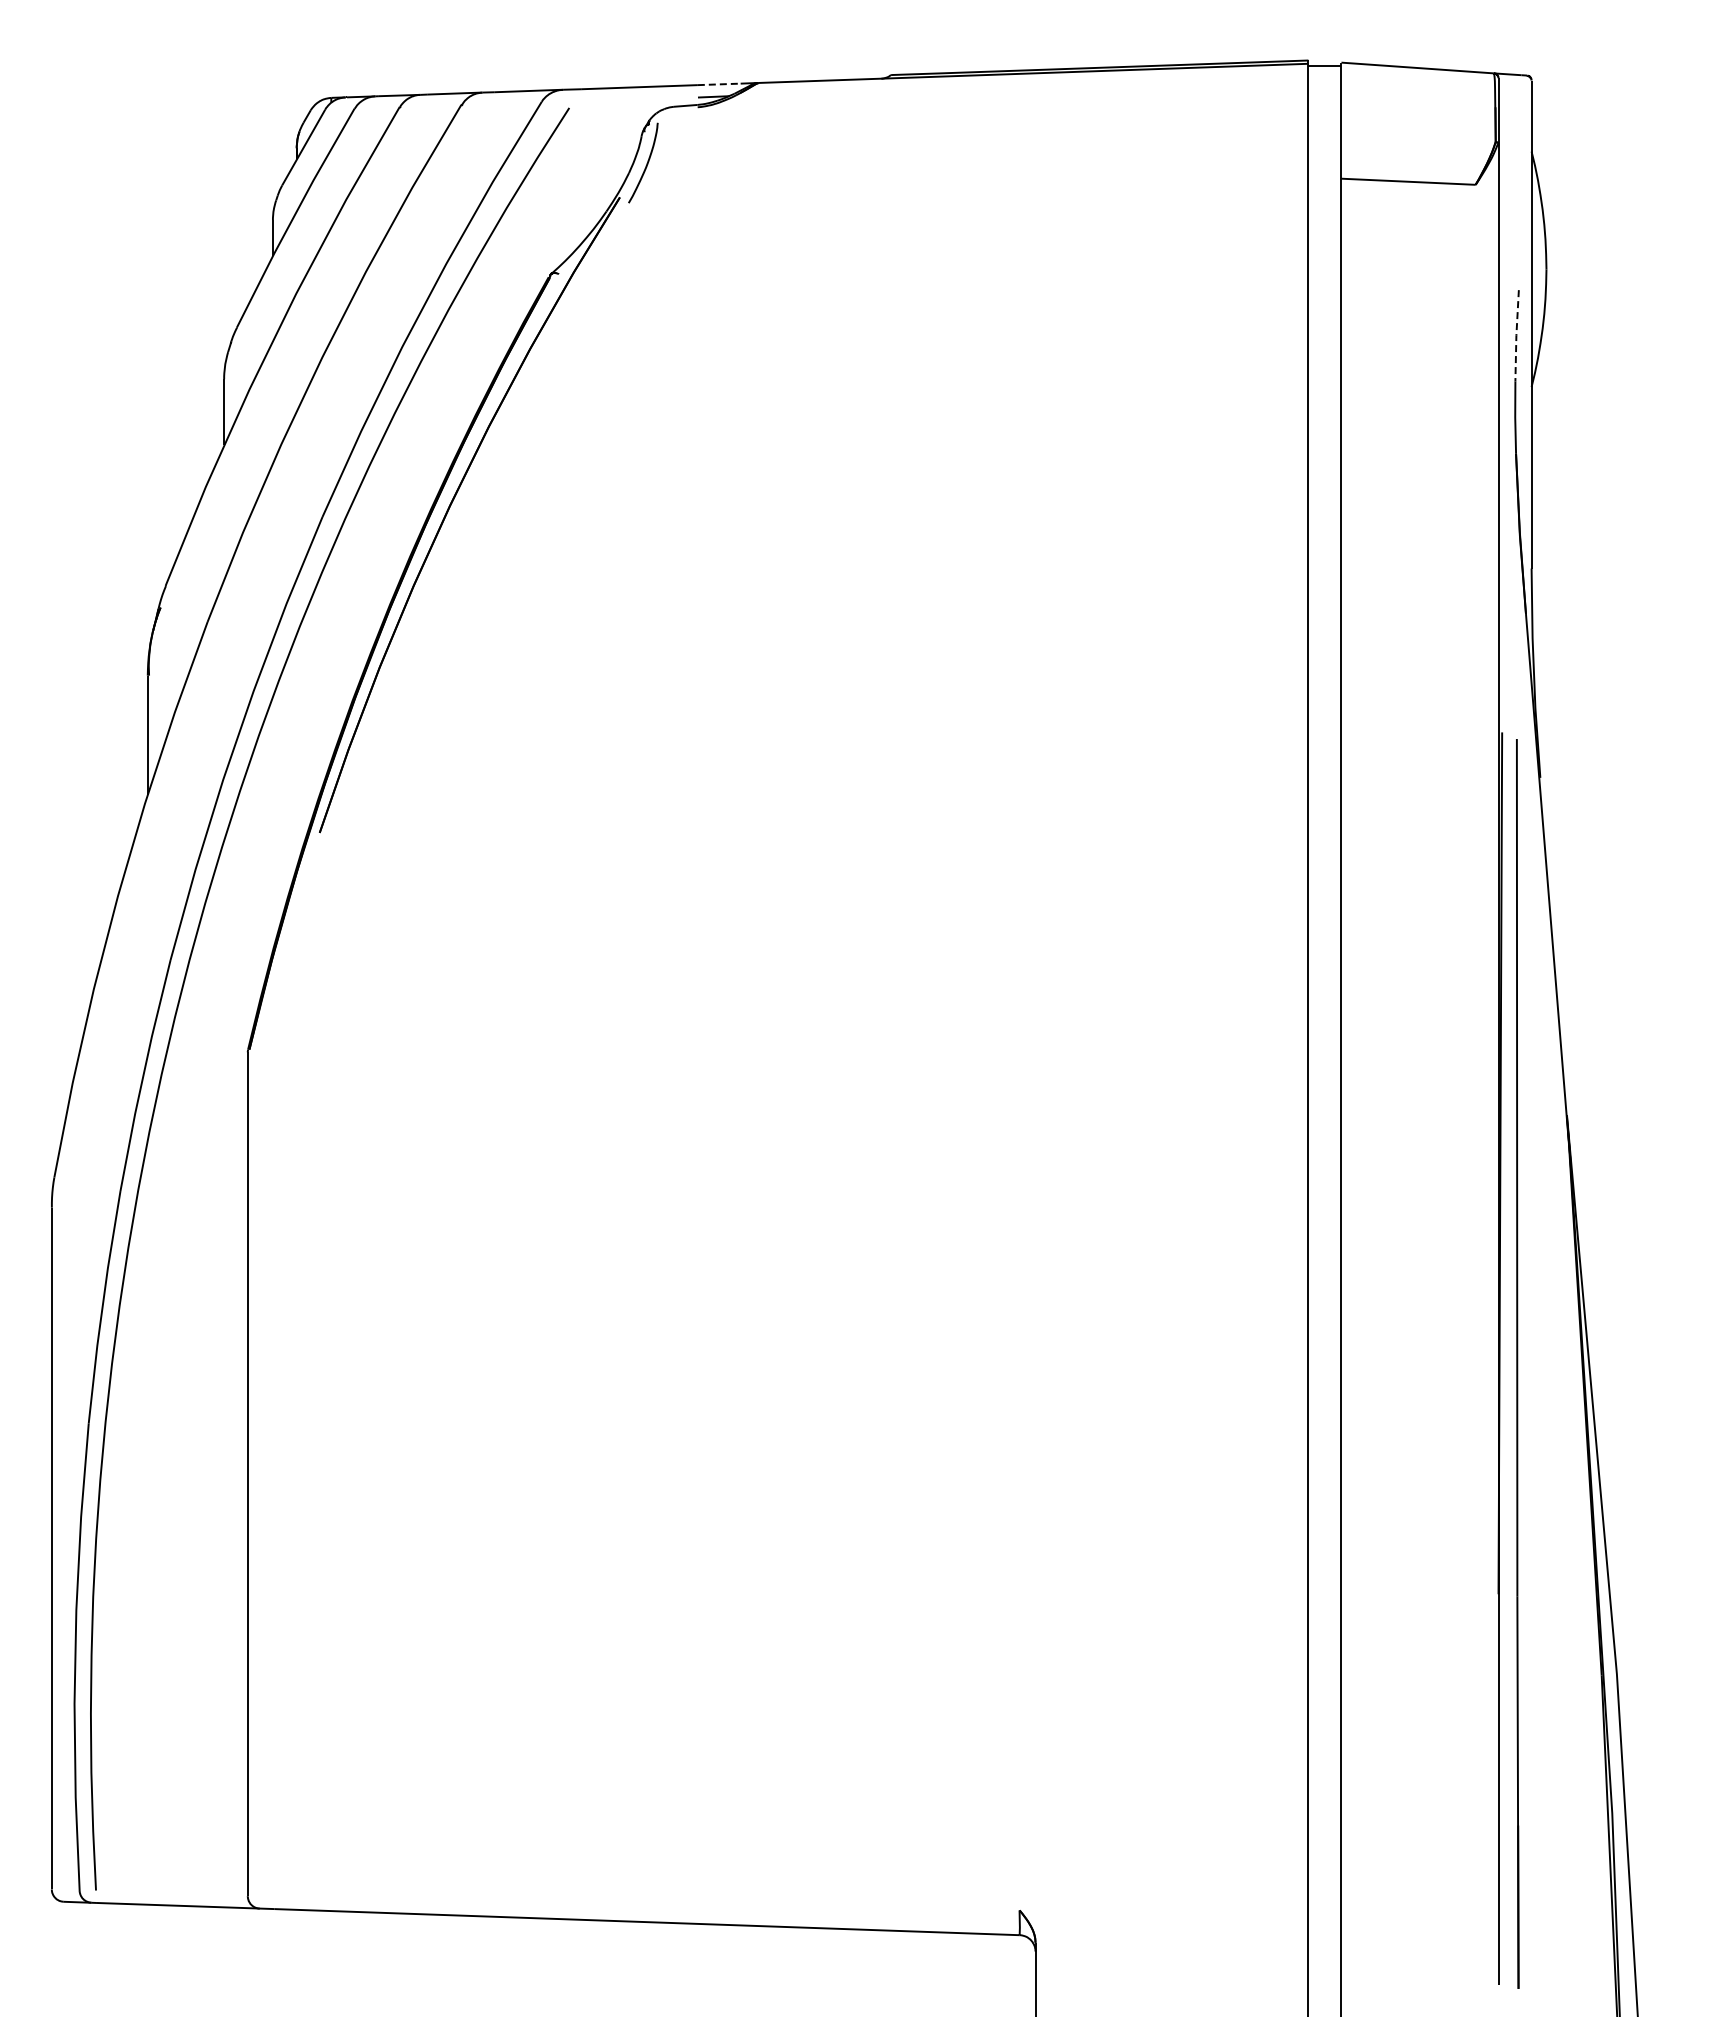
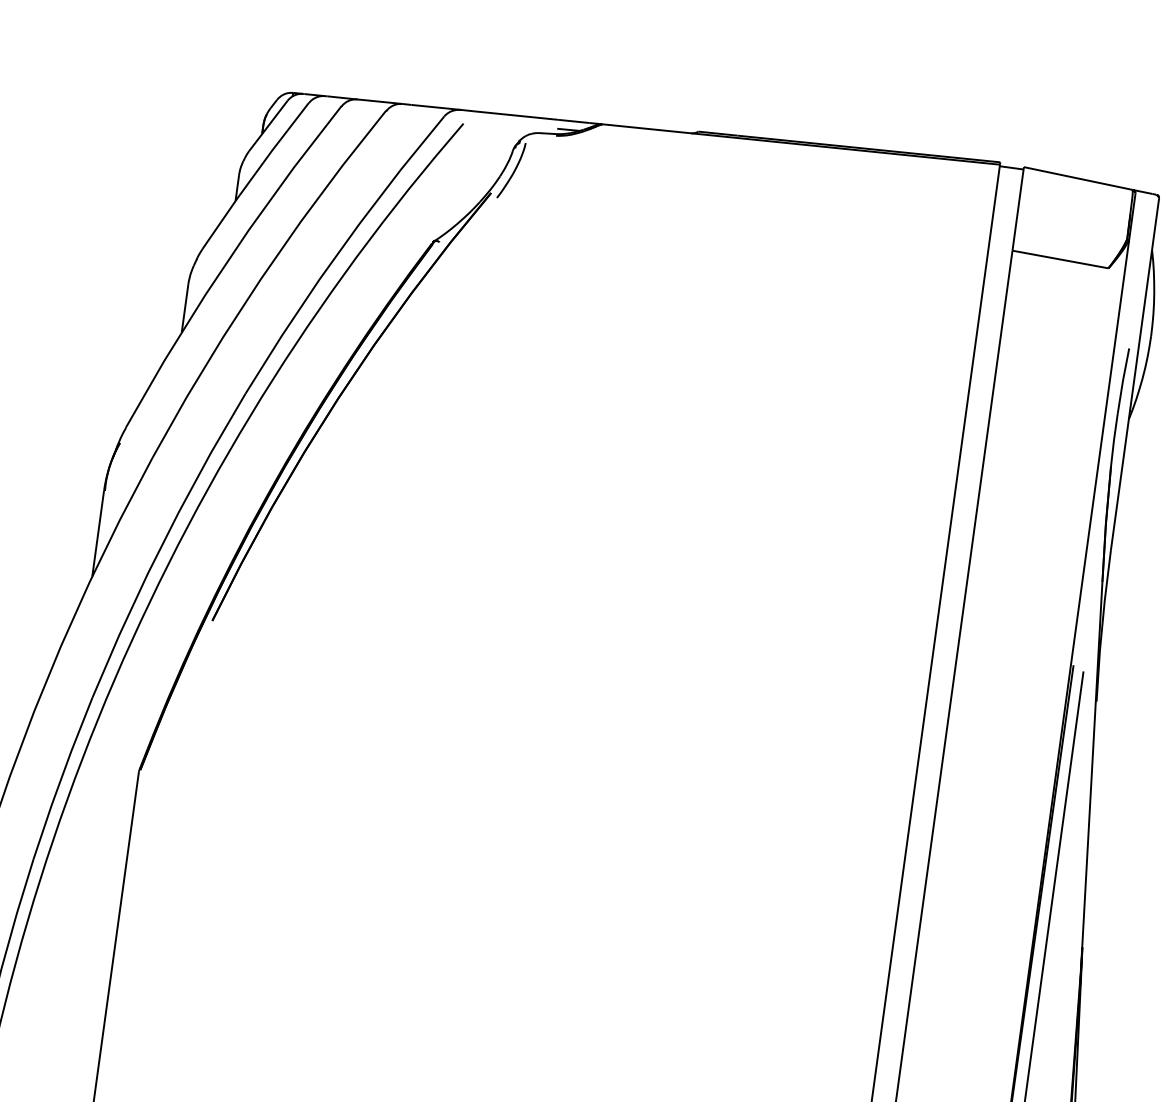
line: (719, 84) -> (573, 121), dashed -> solid
line: (1516, 335) -> (1123, 380), dashed -> solid

